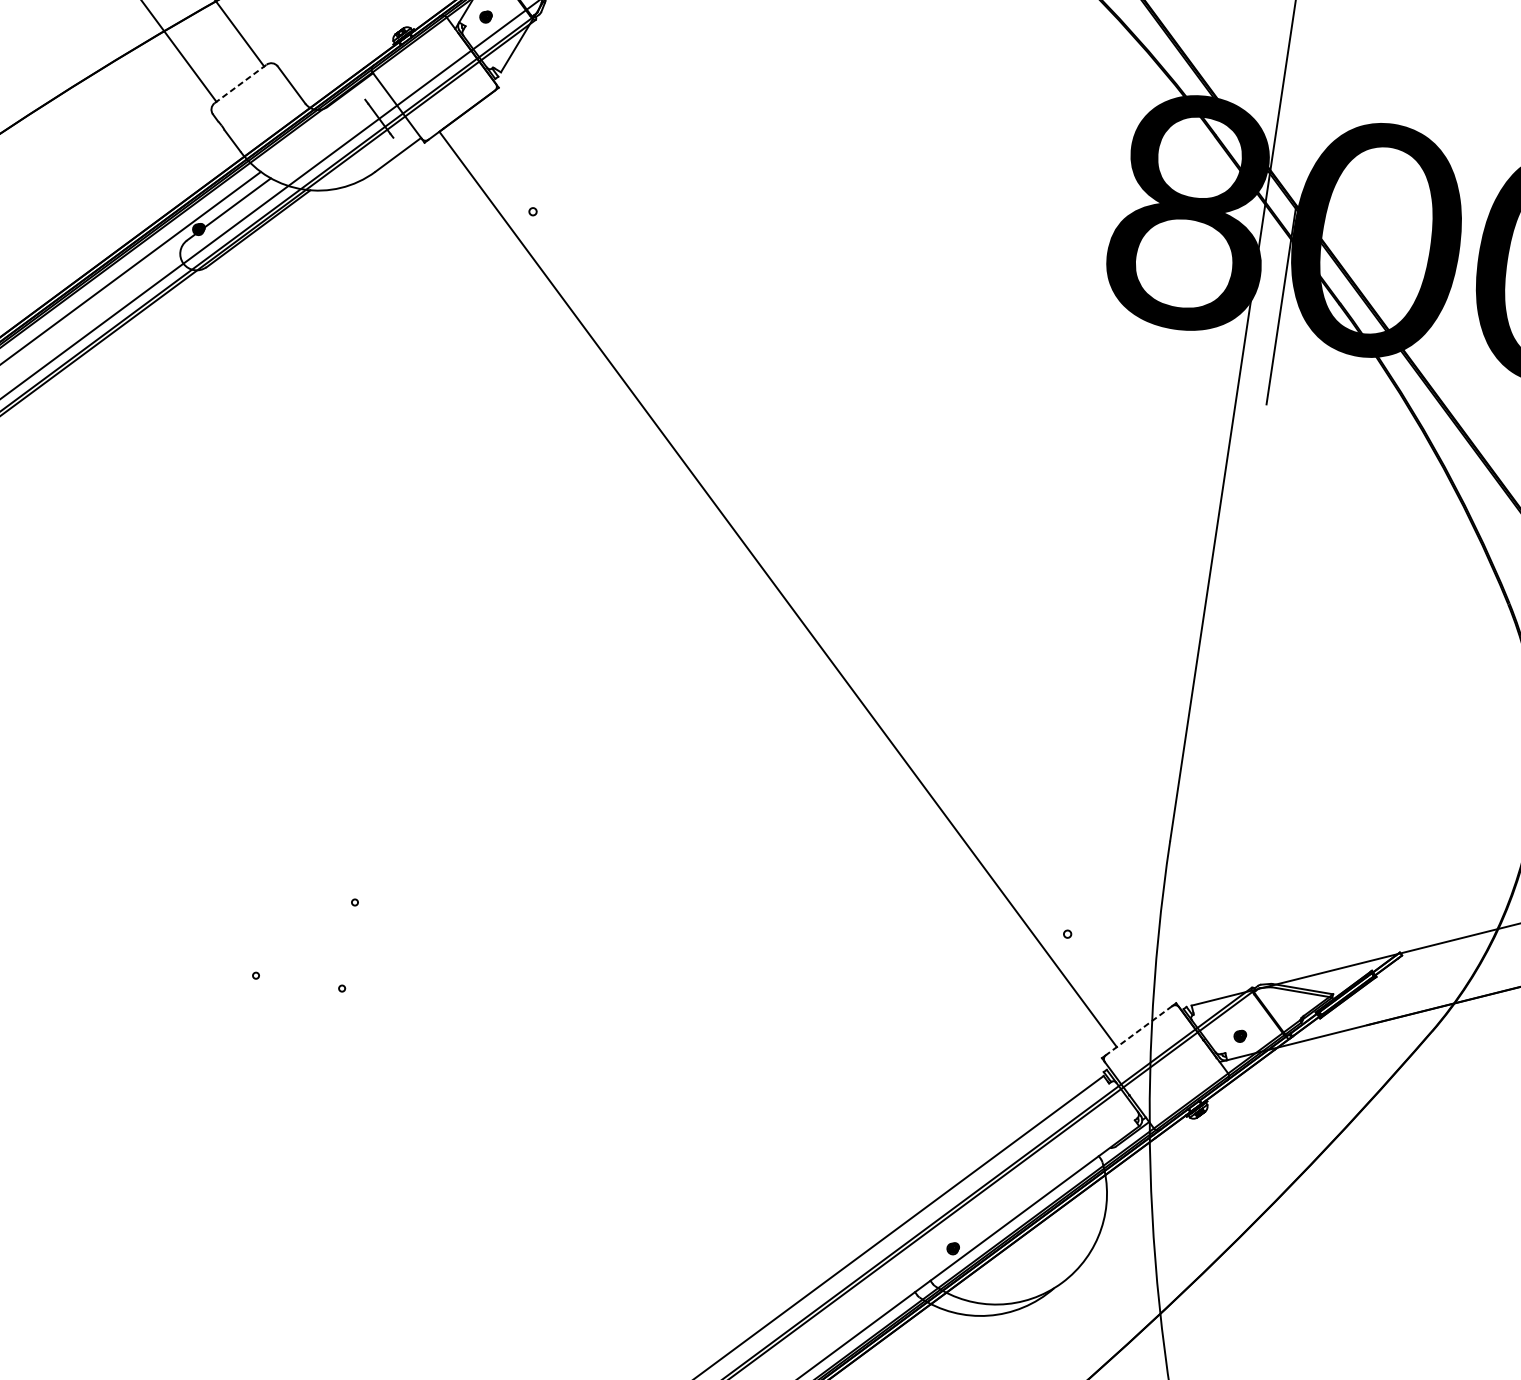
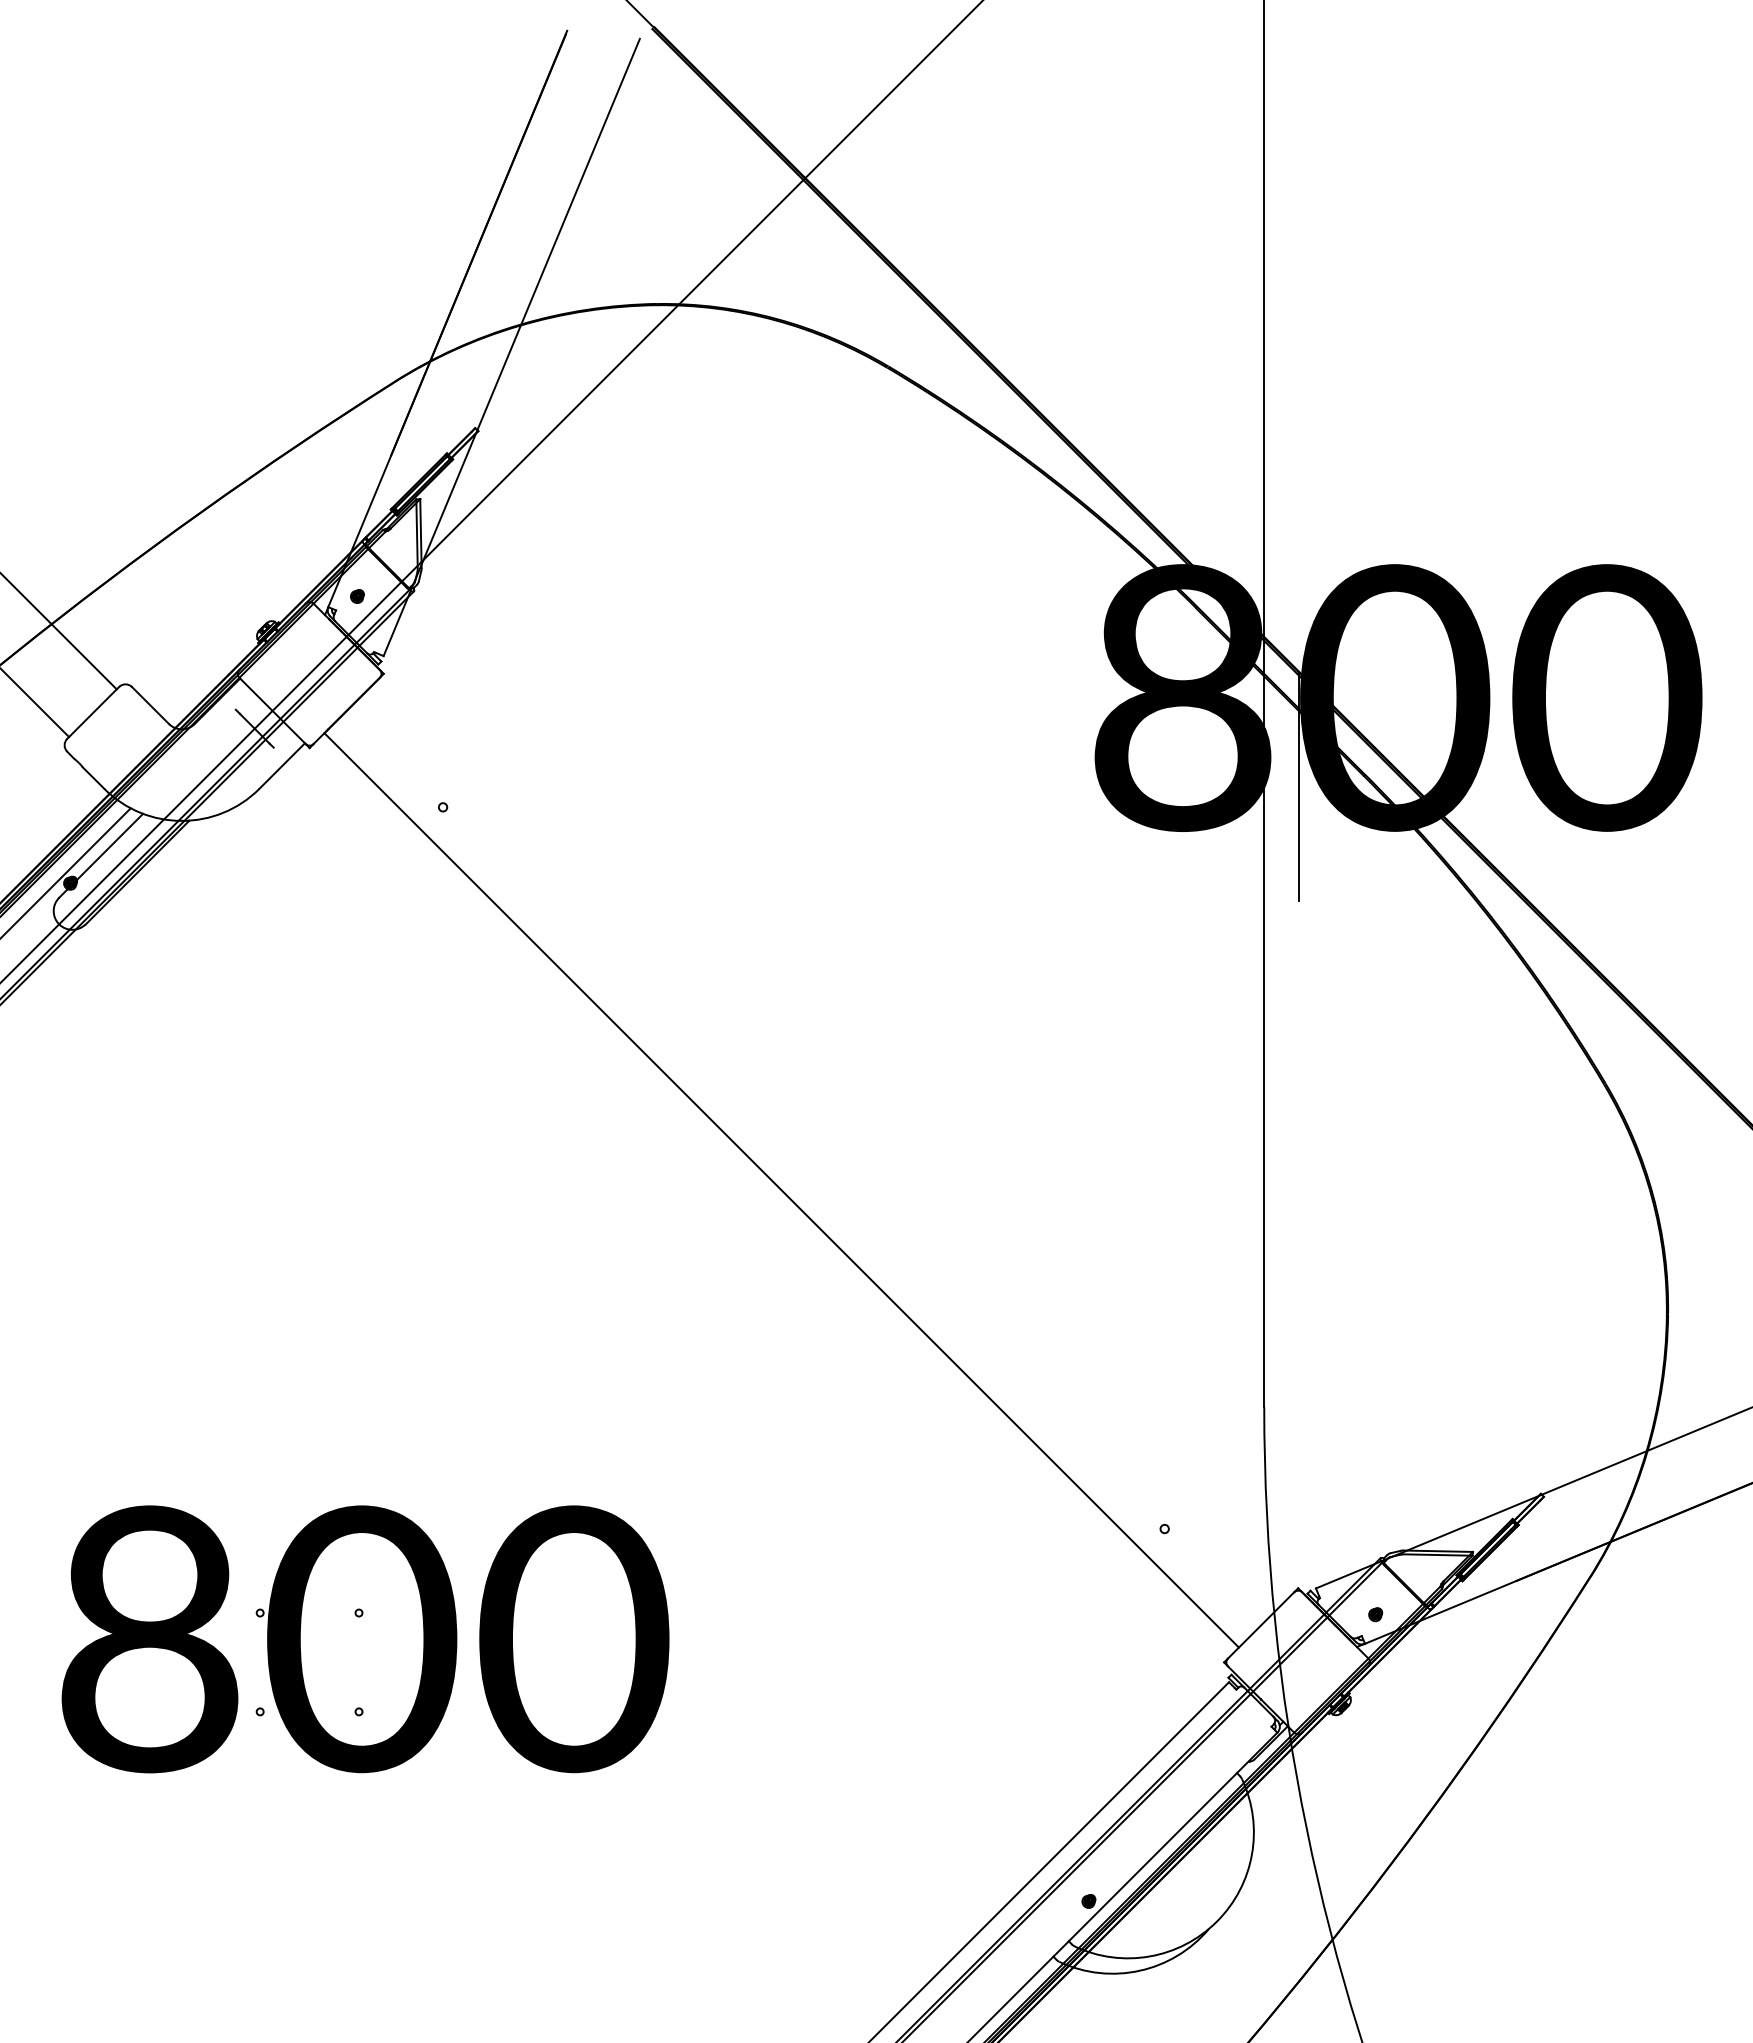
line: (240, 83) -> (93, 712), dashed -> solid
part: (357, 926) -> (365, 1639), added
line: (1139, 1030) -> (1261, 1625), dashed -> solid

